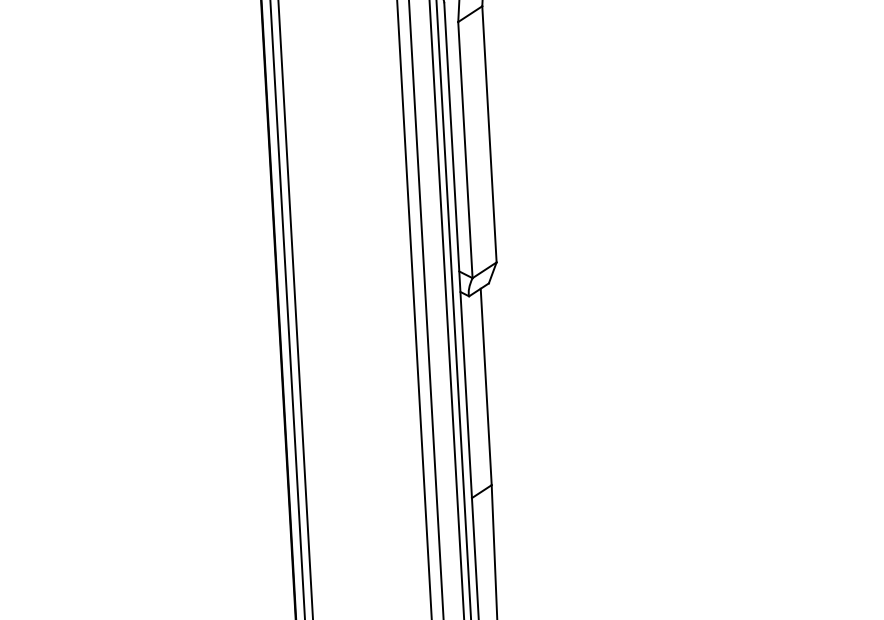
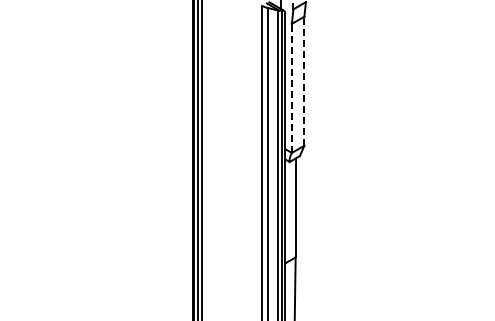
line: (489, 134) -> (304, 81), solid -> dashed
line: (464, 150) -> (291, 88), solid -> dashed

